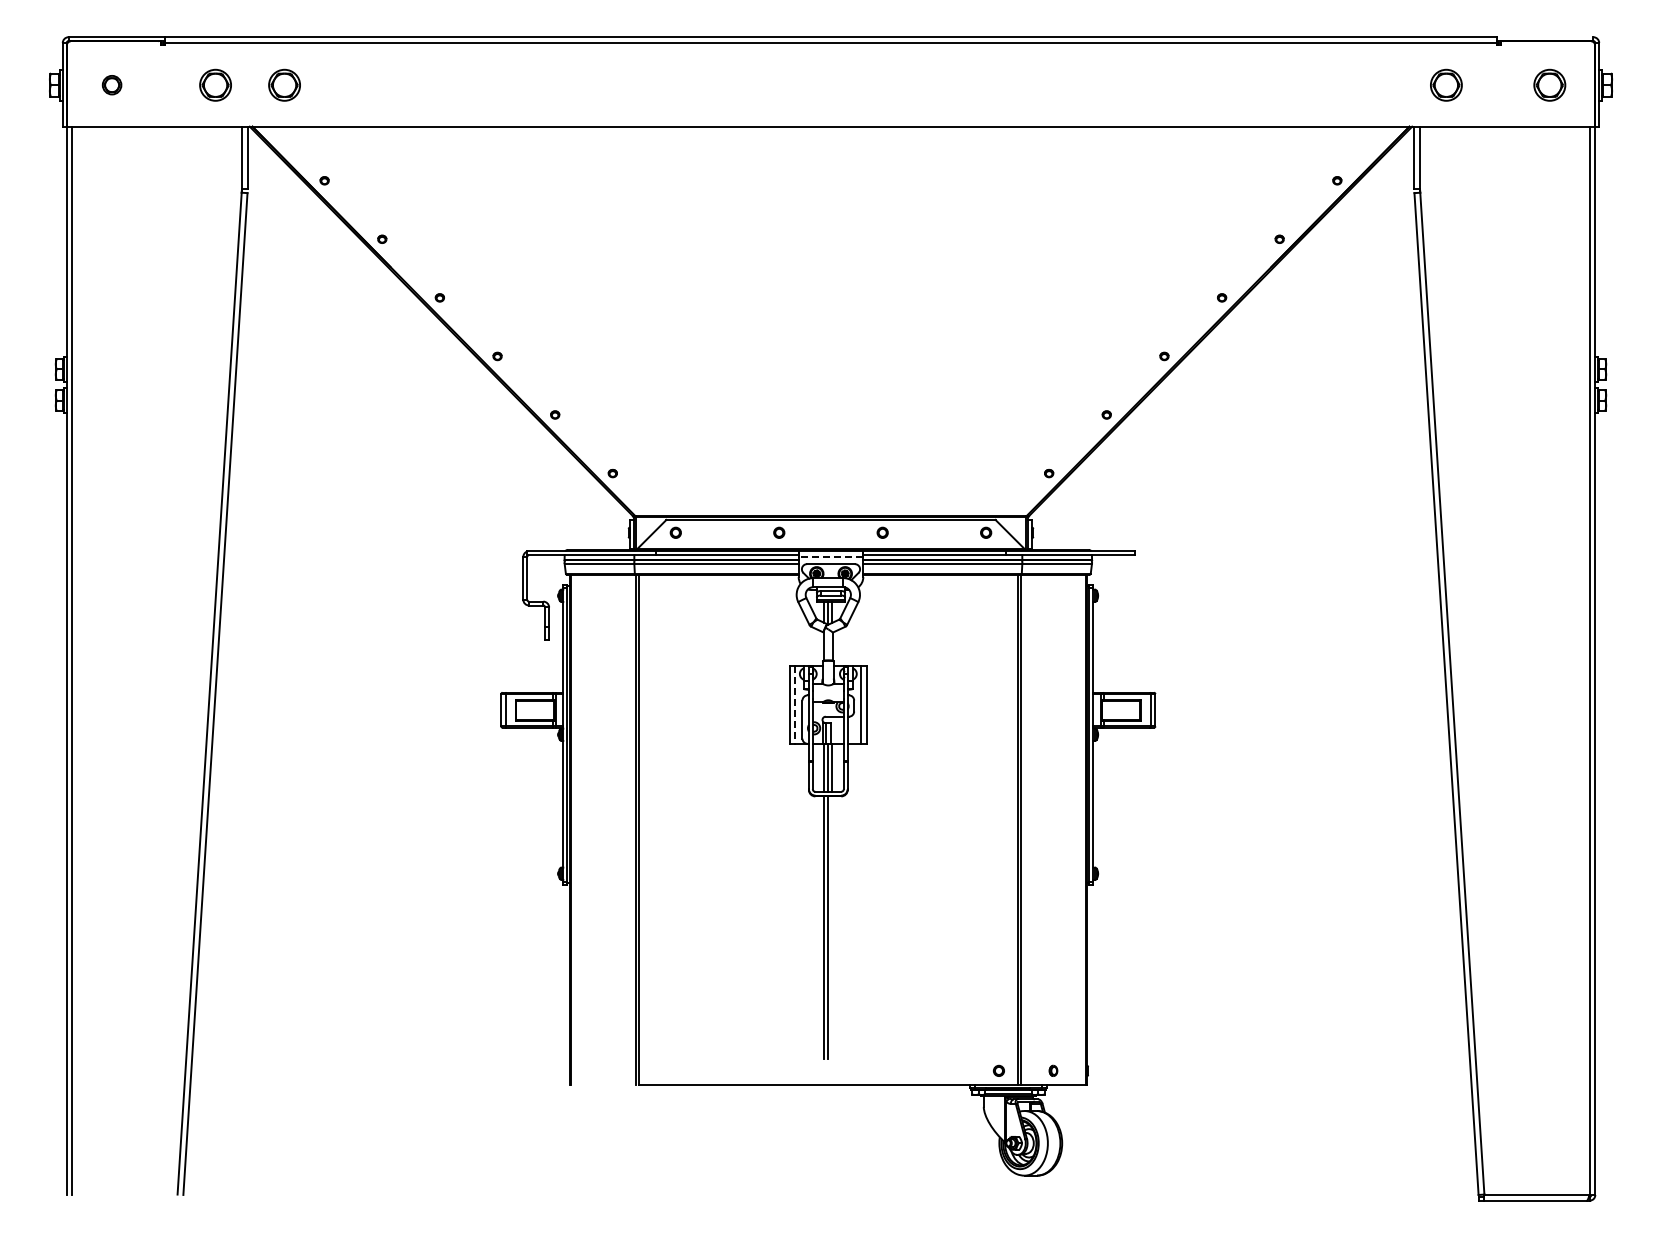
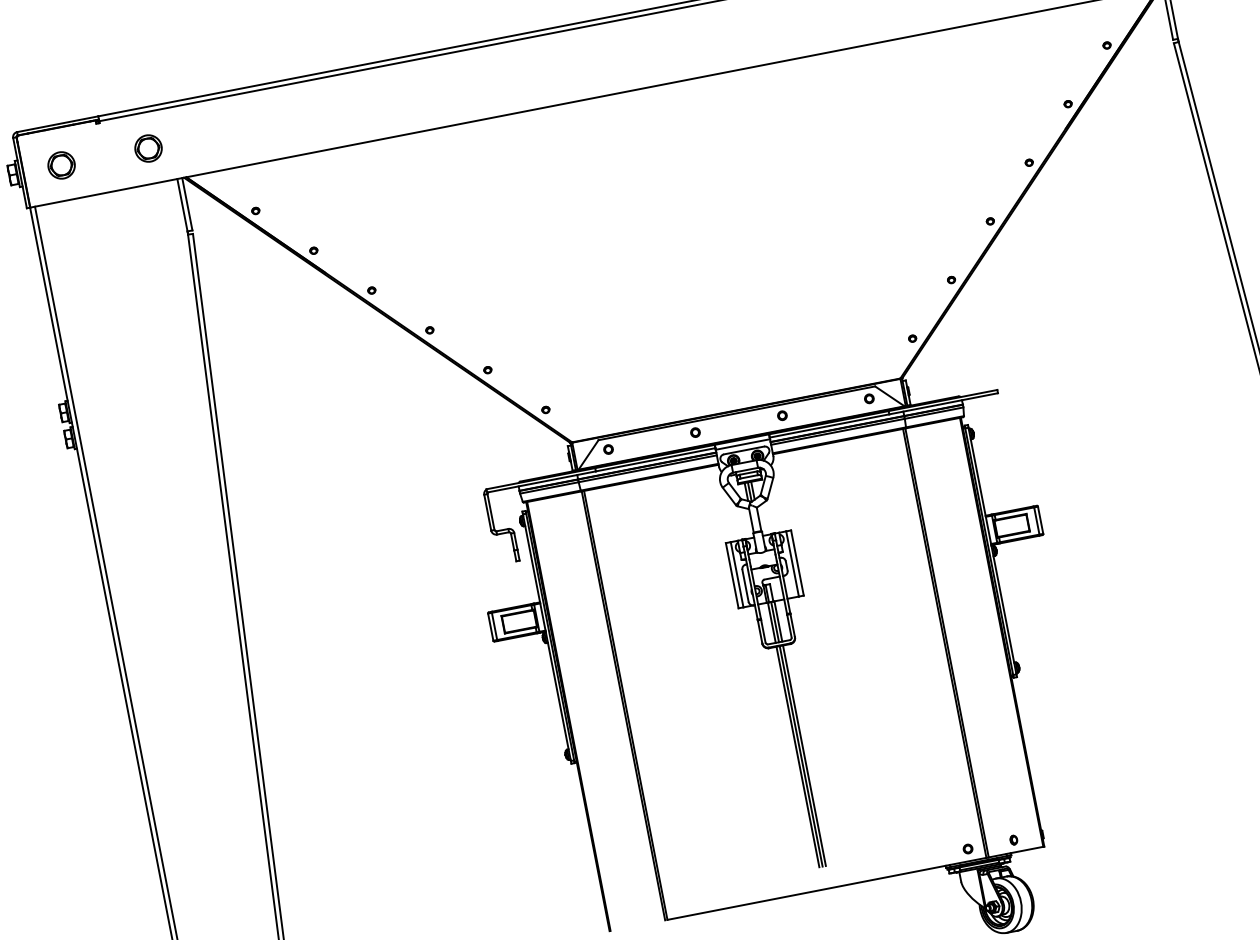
part: (111, 84) -> (60, 164), size x1.67
part: (284, 84) -> (206, 136), removed
line: (830, 557) -> (742, 444), dashed -> solid
line: (795, 705) -> (737, 575), dashed -> solid
line: (832, 927) -> (804, 755), added

